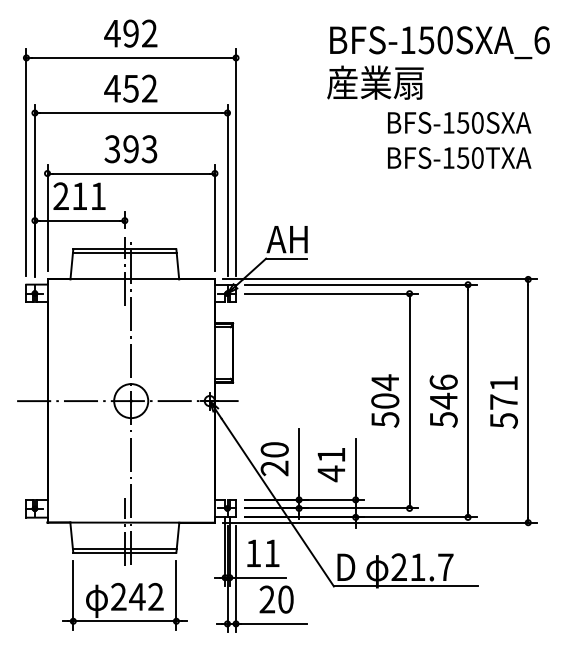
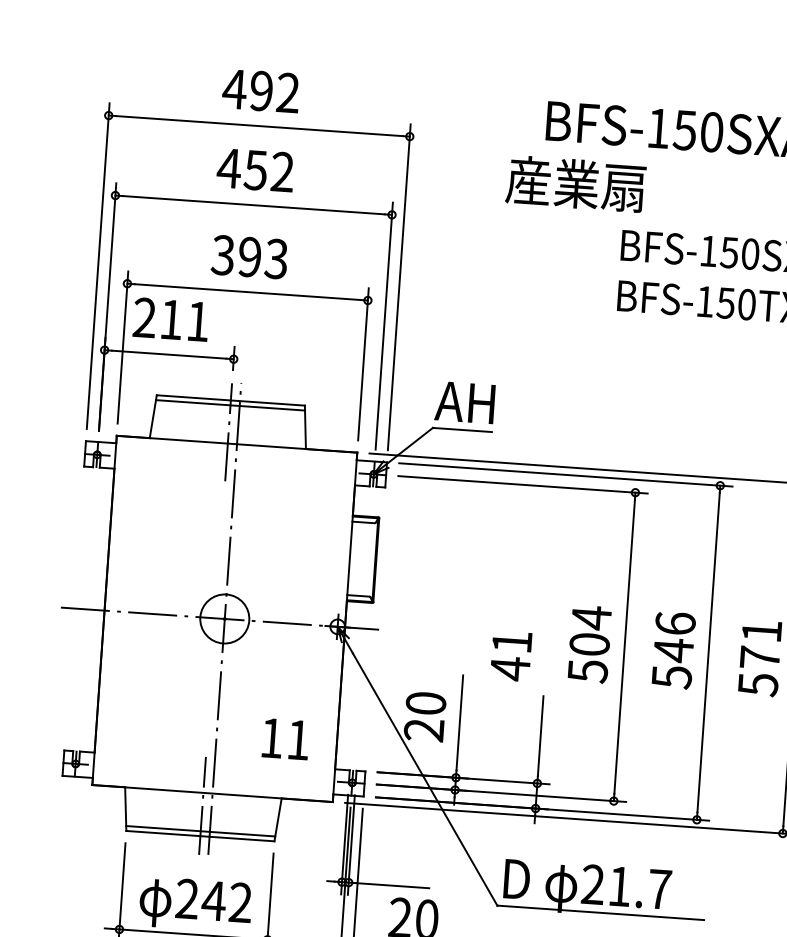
text: (375, 82) -> (576, 183), moved
text: (330, 465) -> (509, 656), moved
text: (263, 552) -> (286, 737), moved

